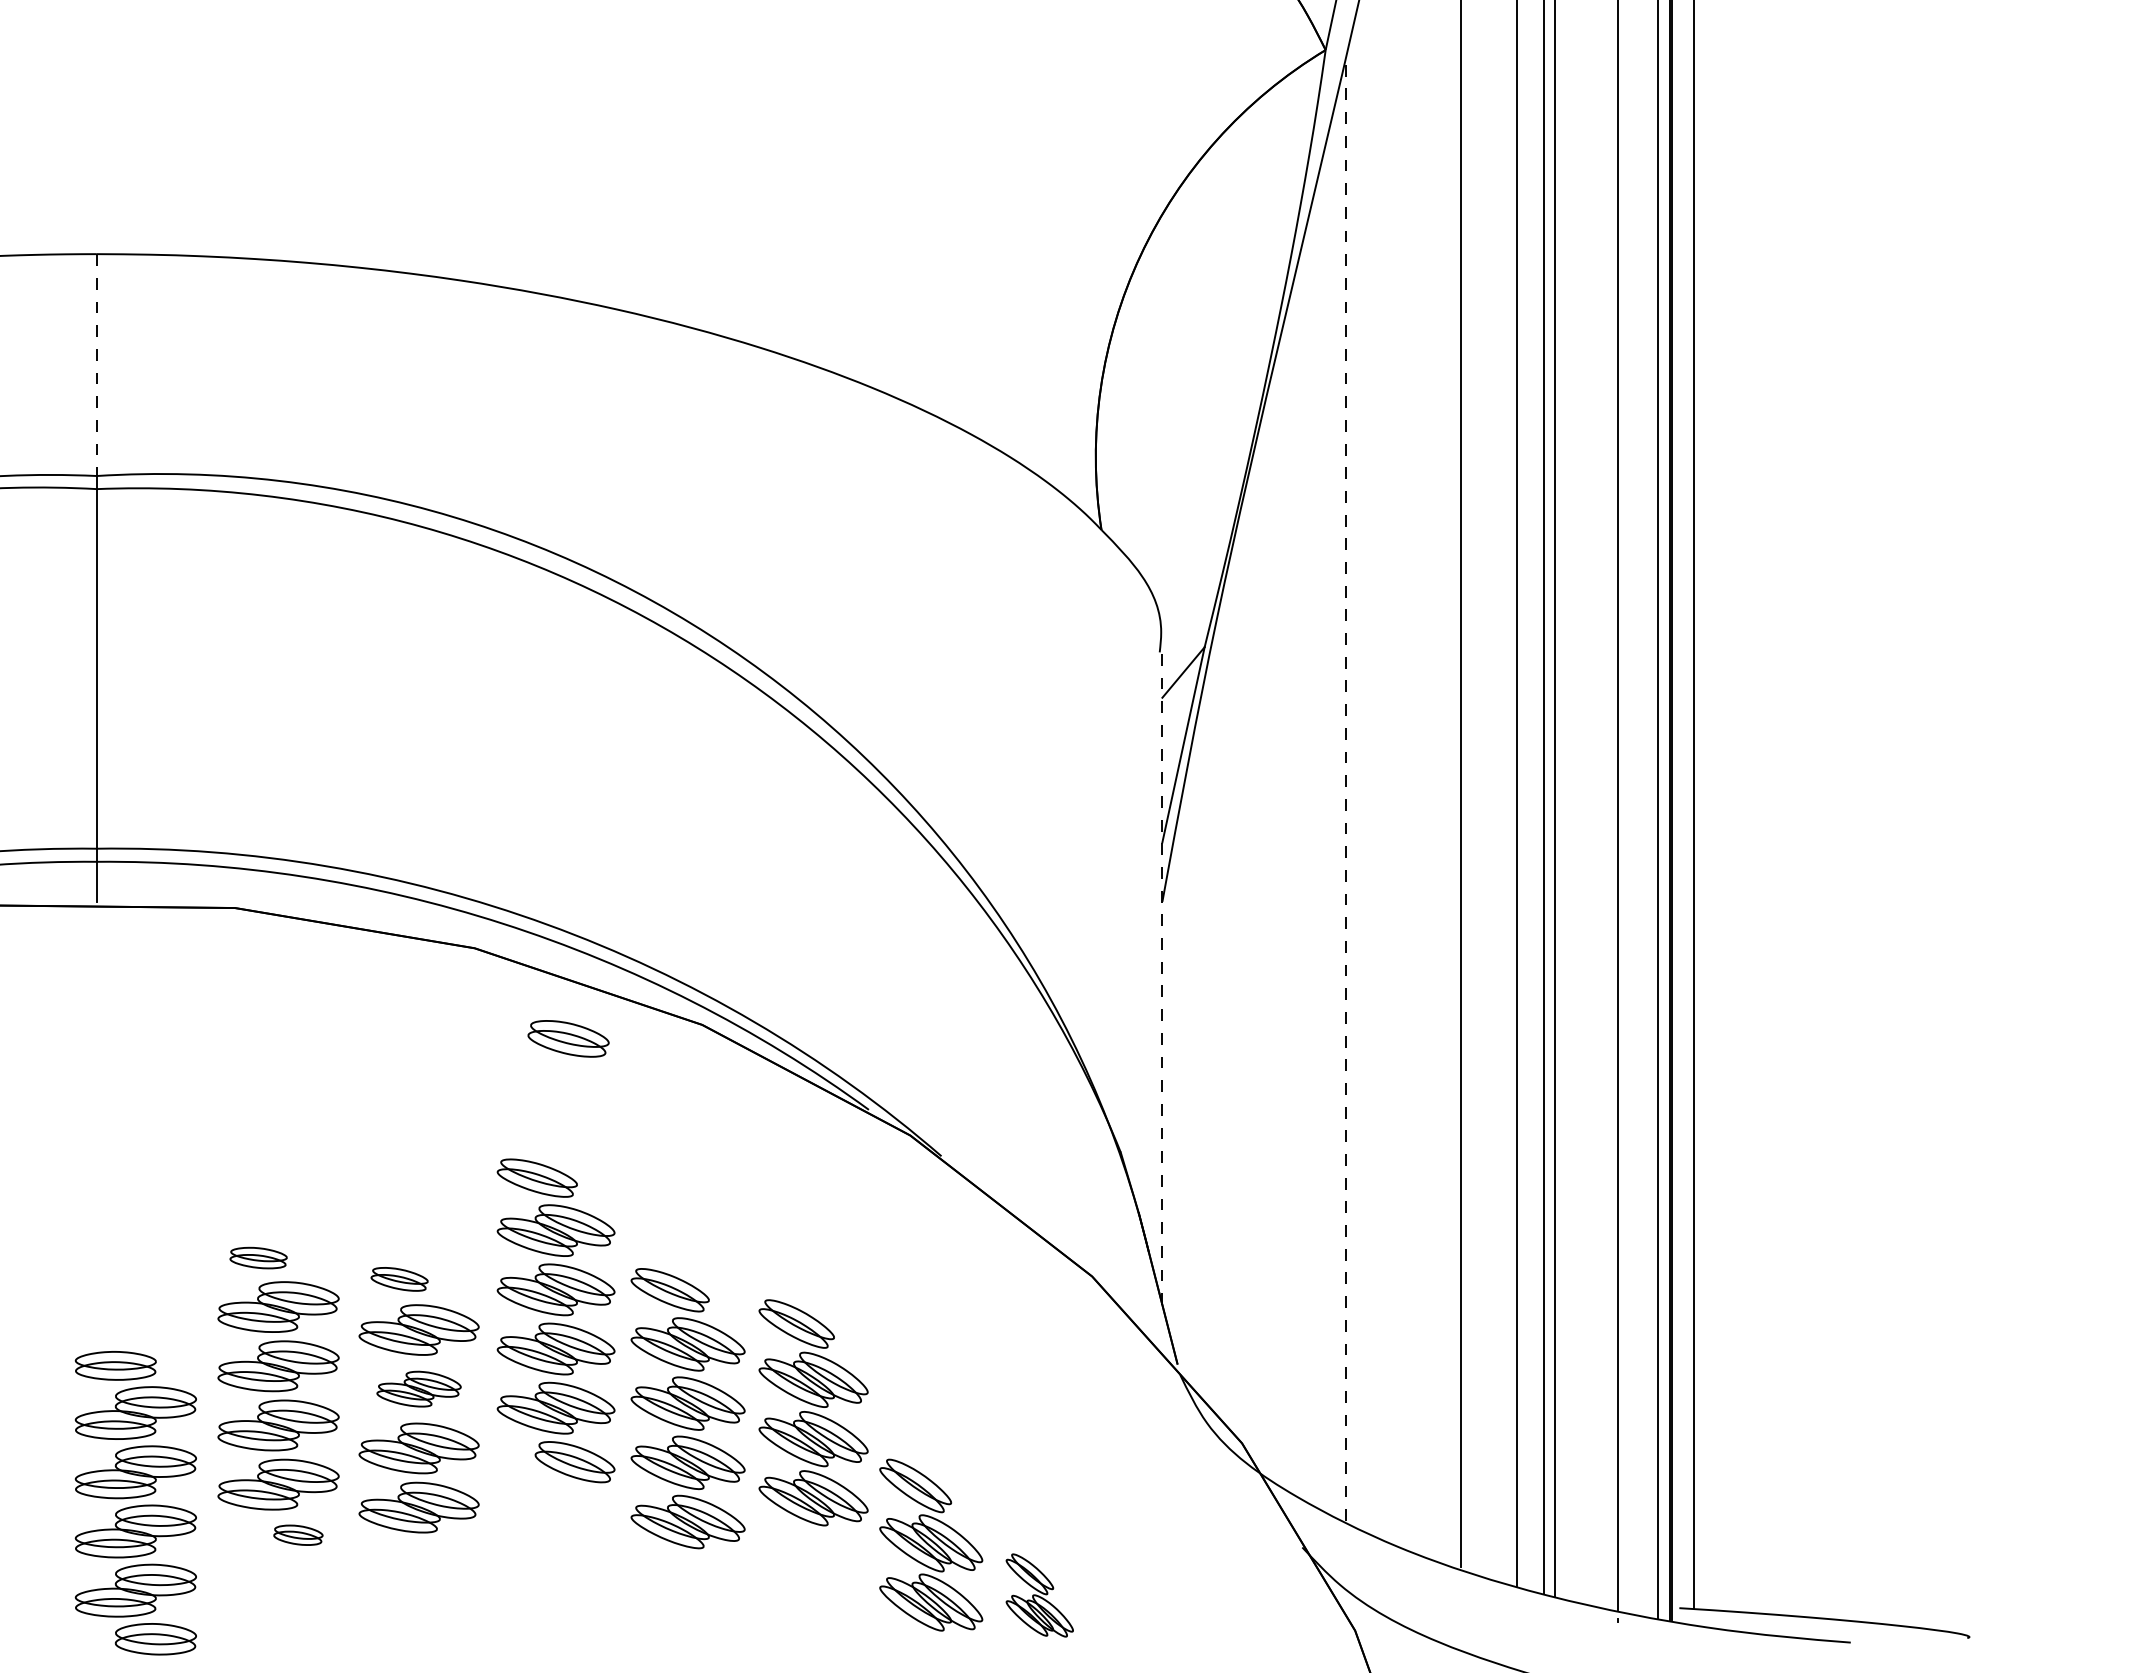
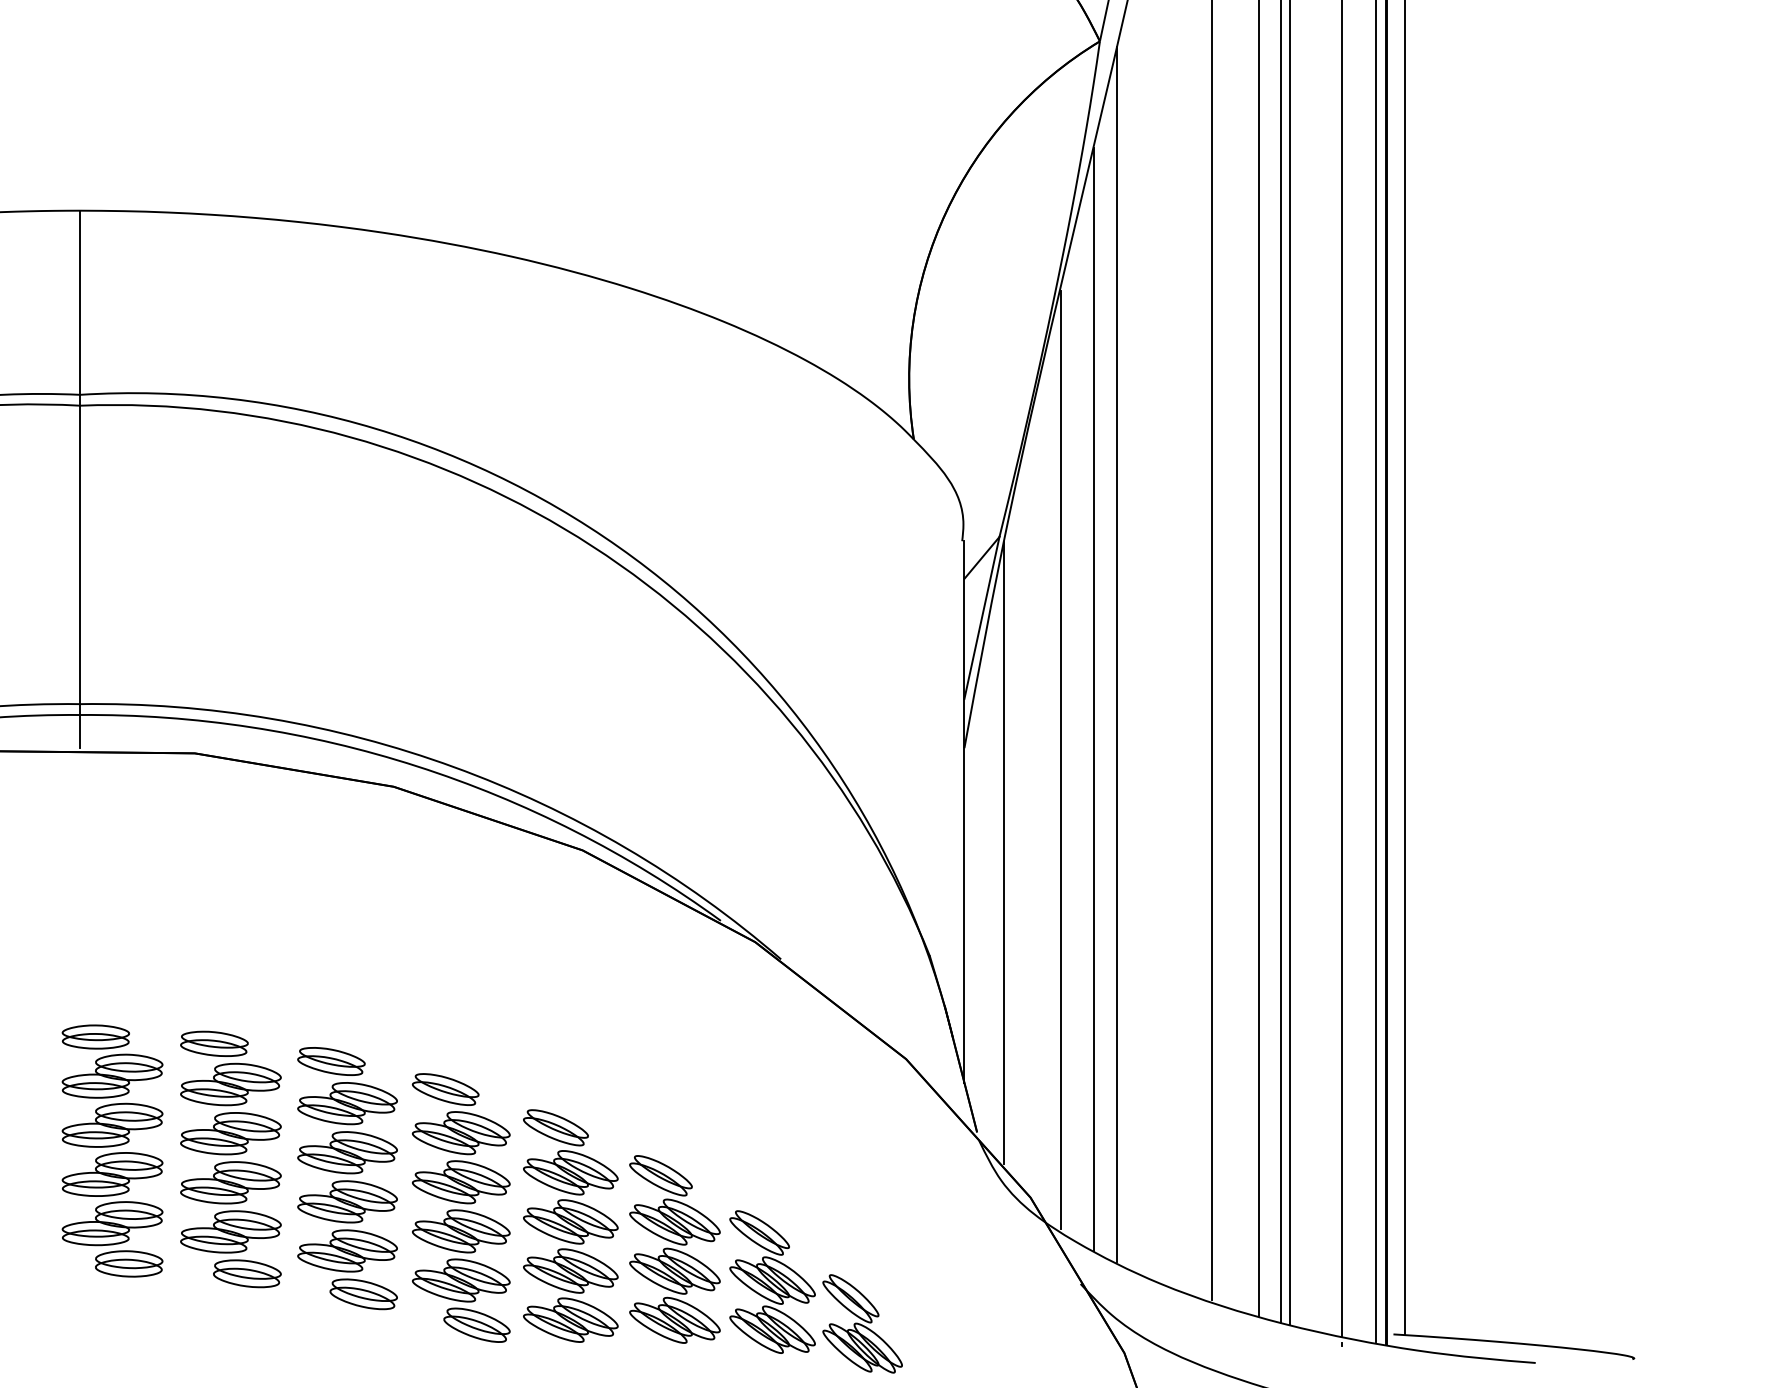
line: (96, 365) -> (79, 303), dashed -> solid
line: (1346, 788) -> (1117, 654), dashed -> solid
line: (1318, 842) -> (1093, 698), added
line: (1278, 916) -> (1060, 760), added
line: (1162, 978) -> (964, 811), dashed -> solid
line: (1210, 1027) -> (1004, 852), added
part: (568, 1038) -> (363, 1294), moved
part: (258, 1257) -> (214, 1043), size x1.43
part: (399, 1279) -> (331, 1061), size x1.43
part: (555, 1320) -> (460, 1207), moved
part: (418, 1388) -> (347, 1152), size x1.43
part: (687, 1408) -> (570, 1225), moved
part: (813, 1412) -> (674, 1249), moved
part: (135, 1503) -> (112, 1151), moved
part: (298, 1535) -> (247, 1274), size x1.67
part: (1039, 1595) -> (862, 1323), size x1.43

